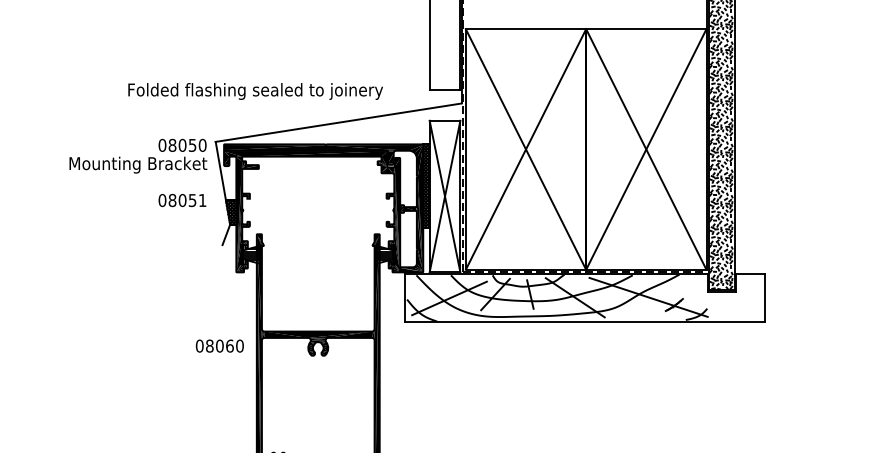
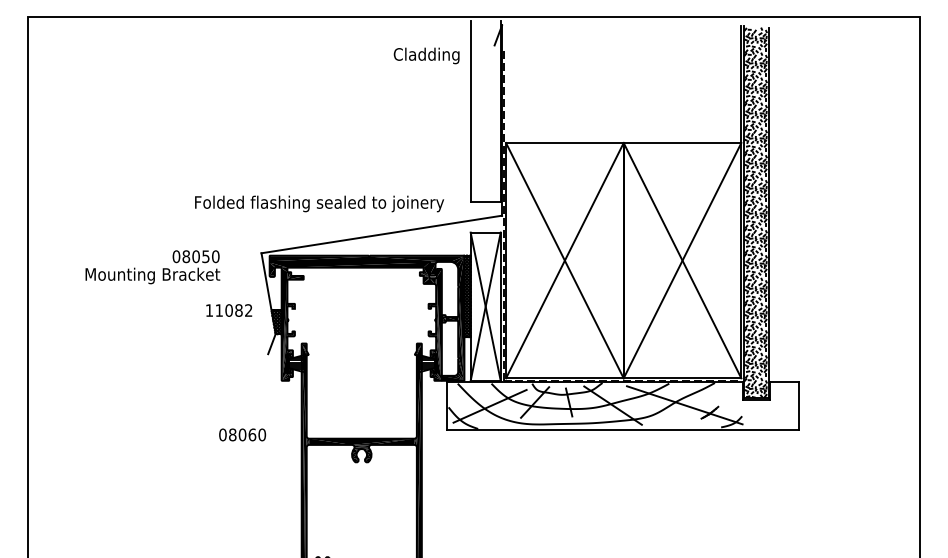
text: (255, 91) -> (319, 203), moved
text: (137, 156) -> (152, 267), moved
text: (181, 200) -> (228, 310), 08051 -> 11082
text: (219, 345) -> (242, 434), moved

